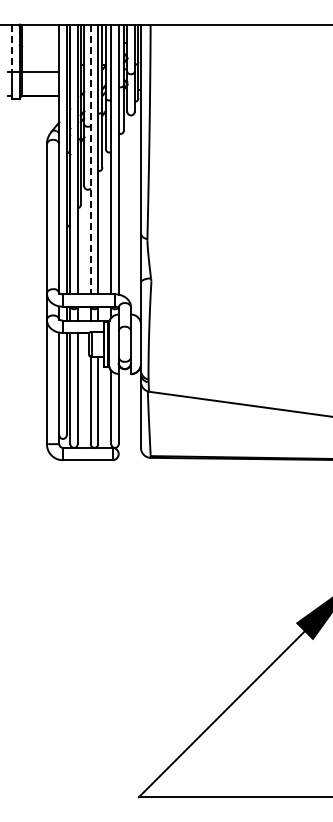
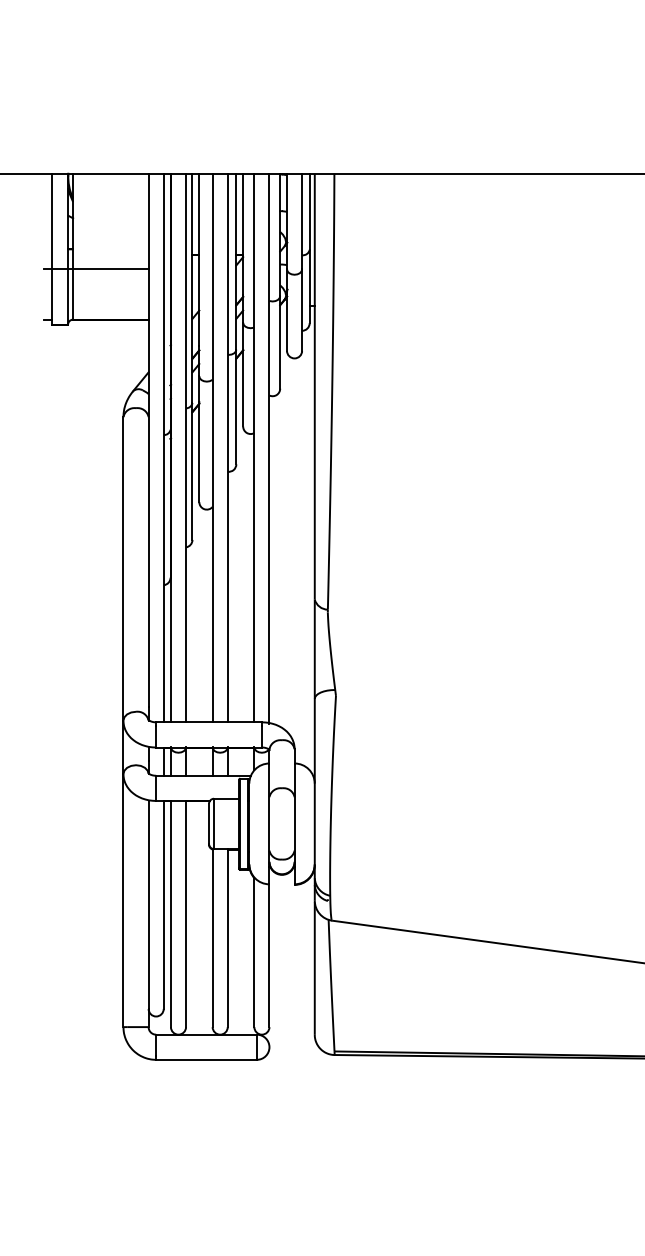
line: (11, 48) -> (51, 222), dashed -> solid
line: (90, 159) -> (212, 448), dashed -> solid

